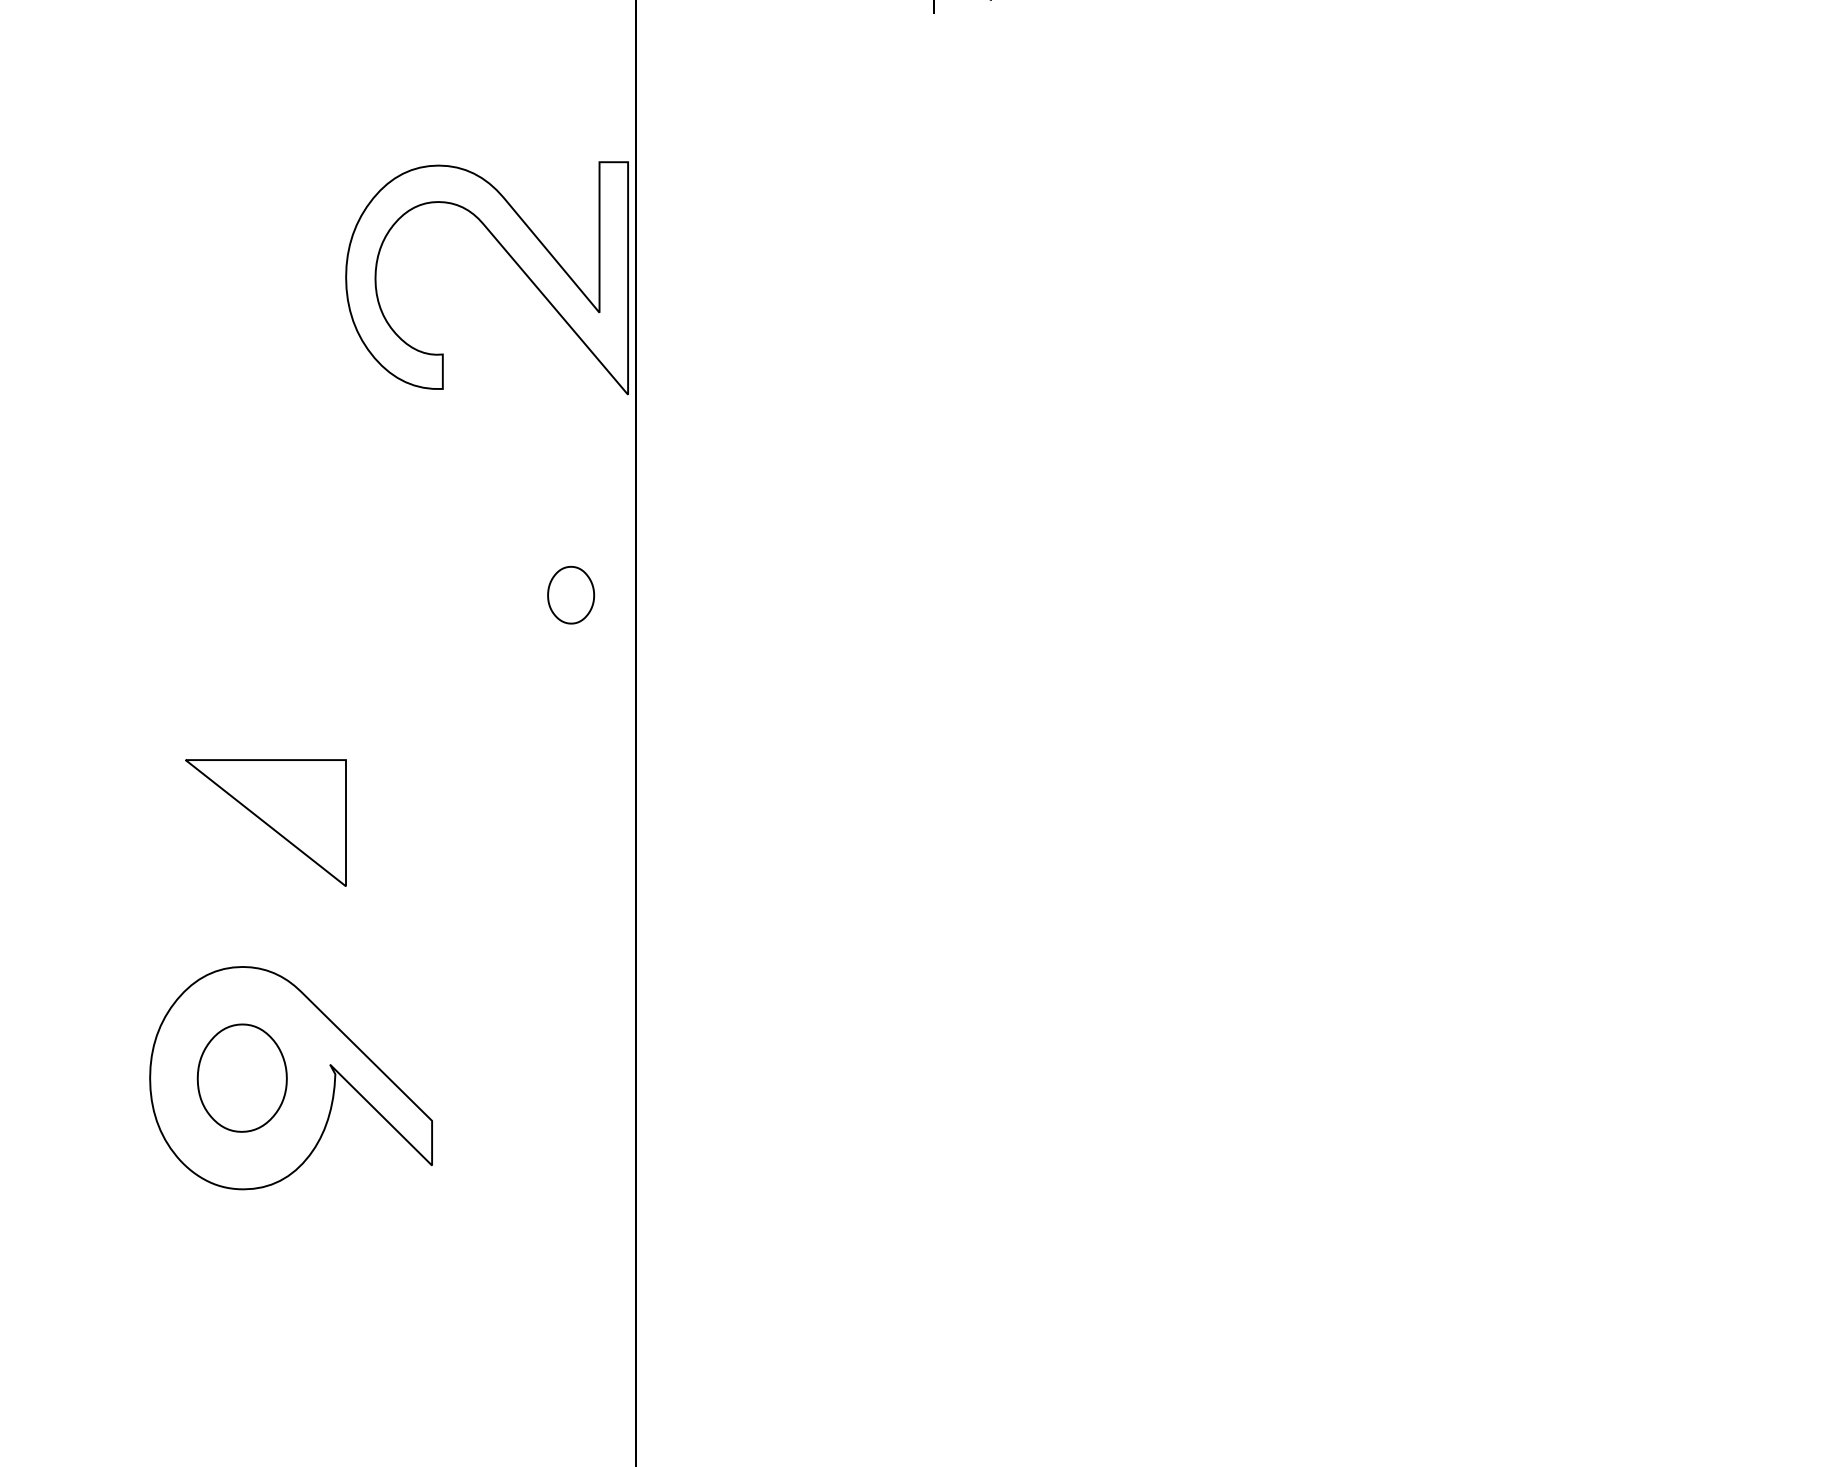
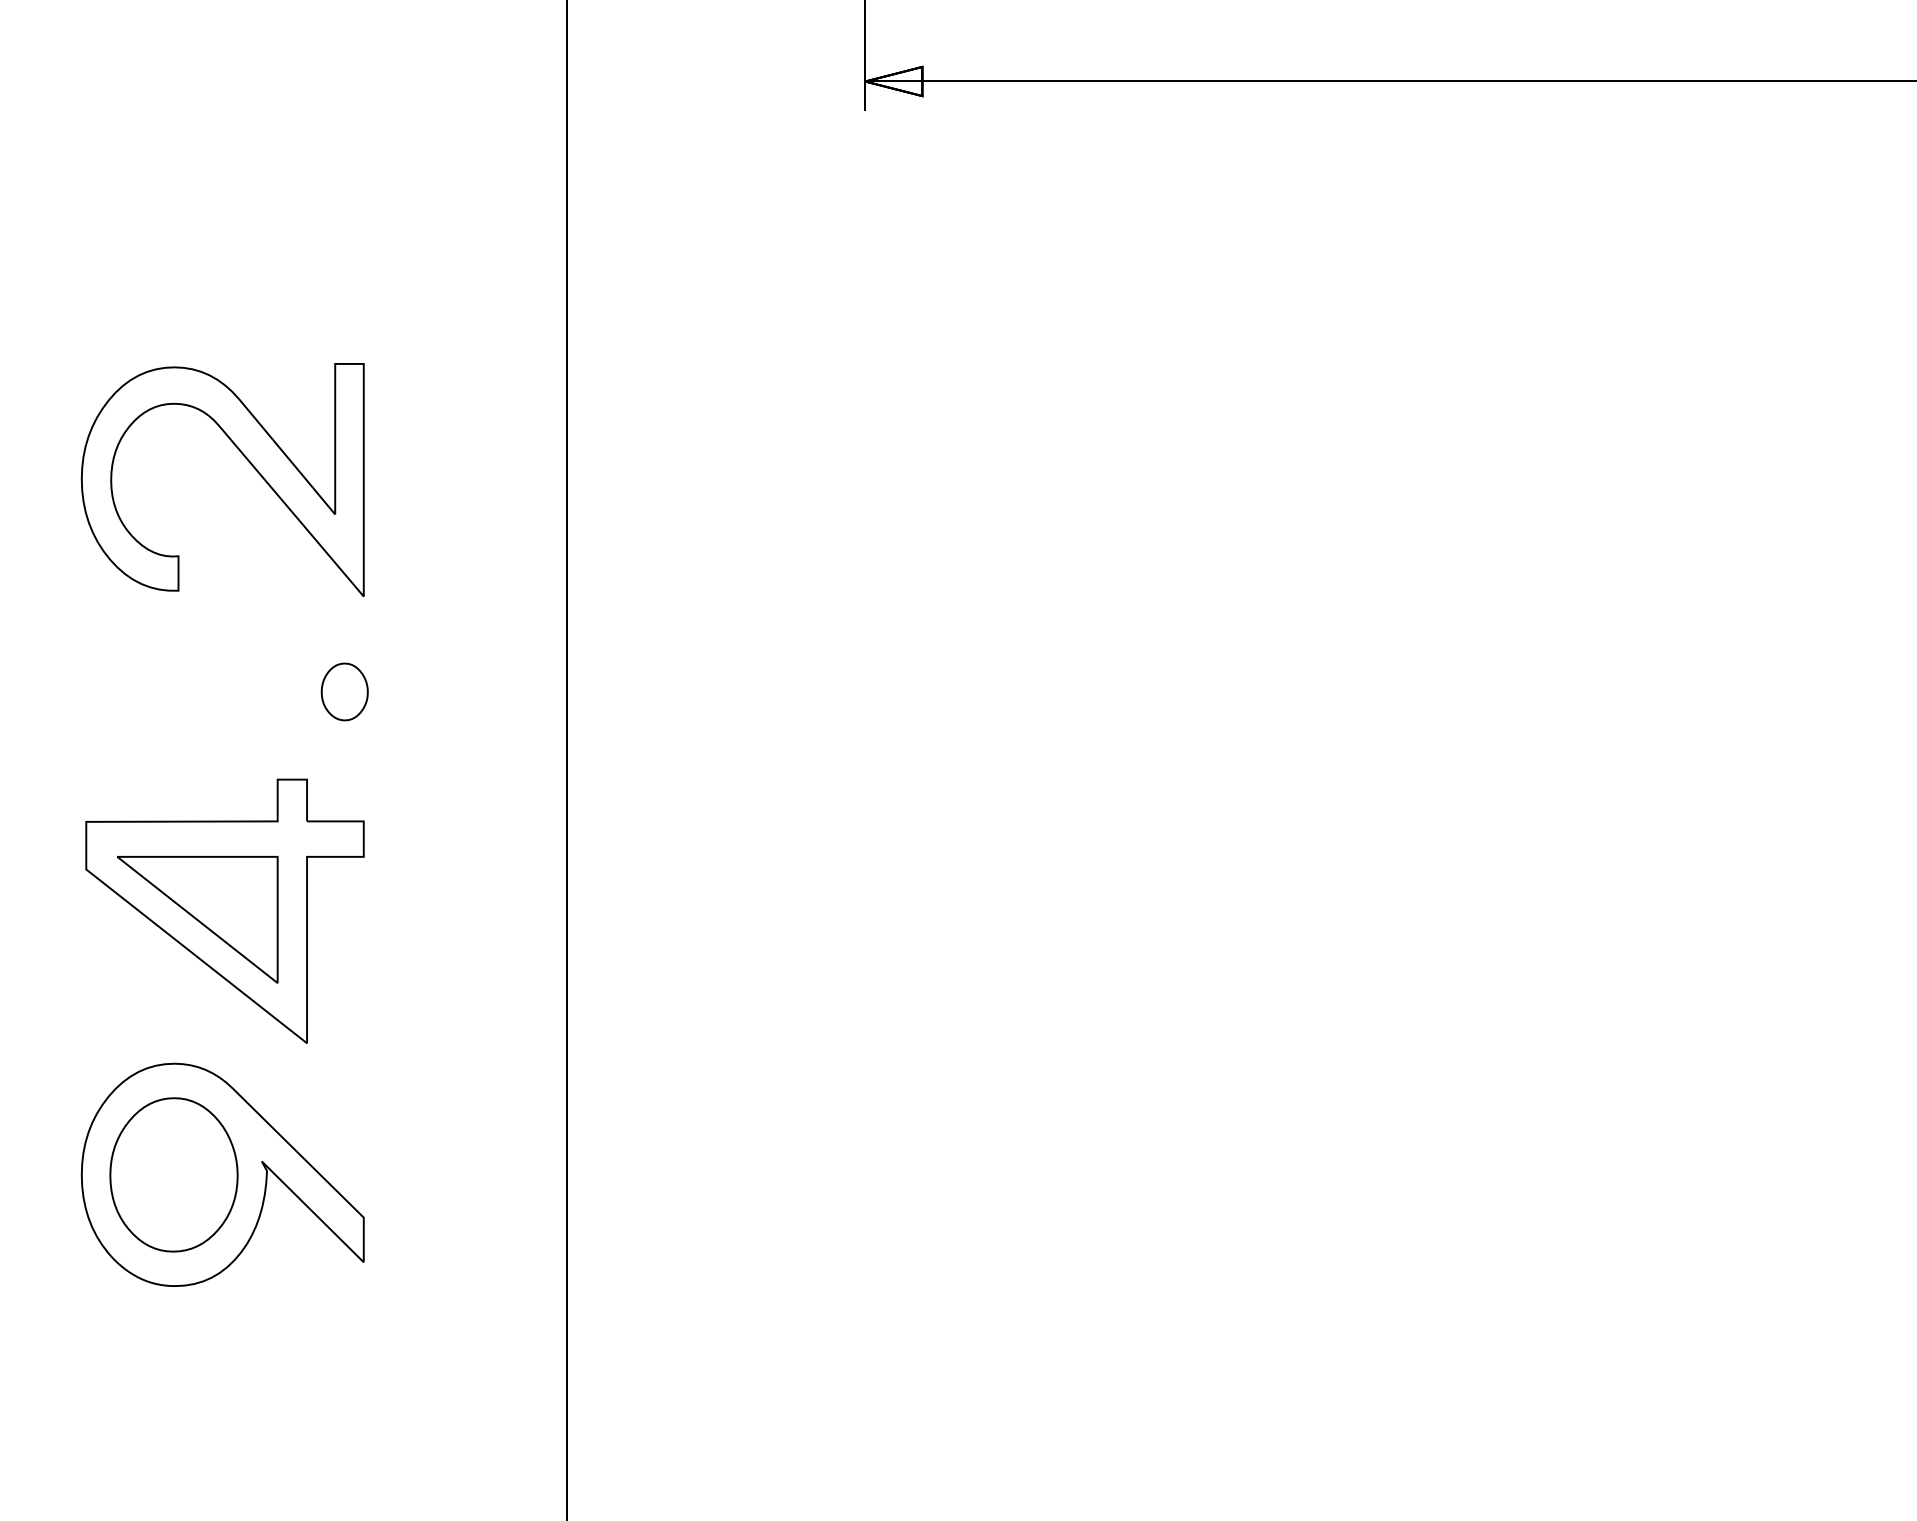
part: (512, 260) -> (248, 462), moved
part: (570, 594) -> (344, 691), moved
part: (292, 813) -> (224, 910), added
part: (241, 1077) -> (173, 1174), size x1.43

